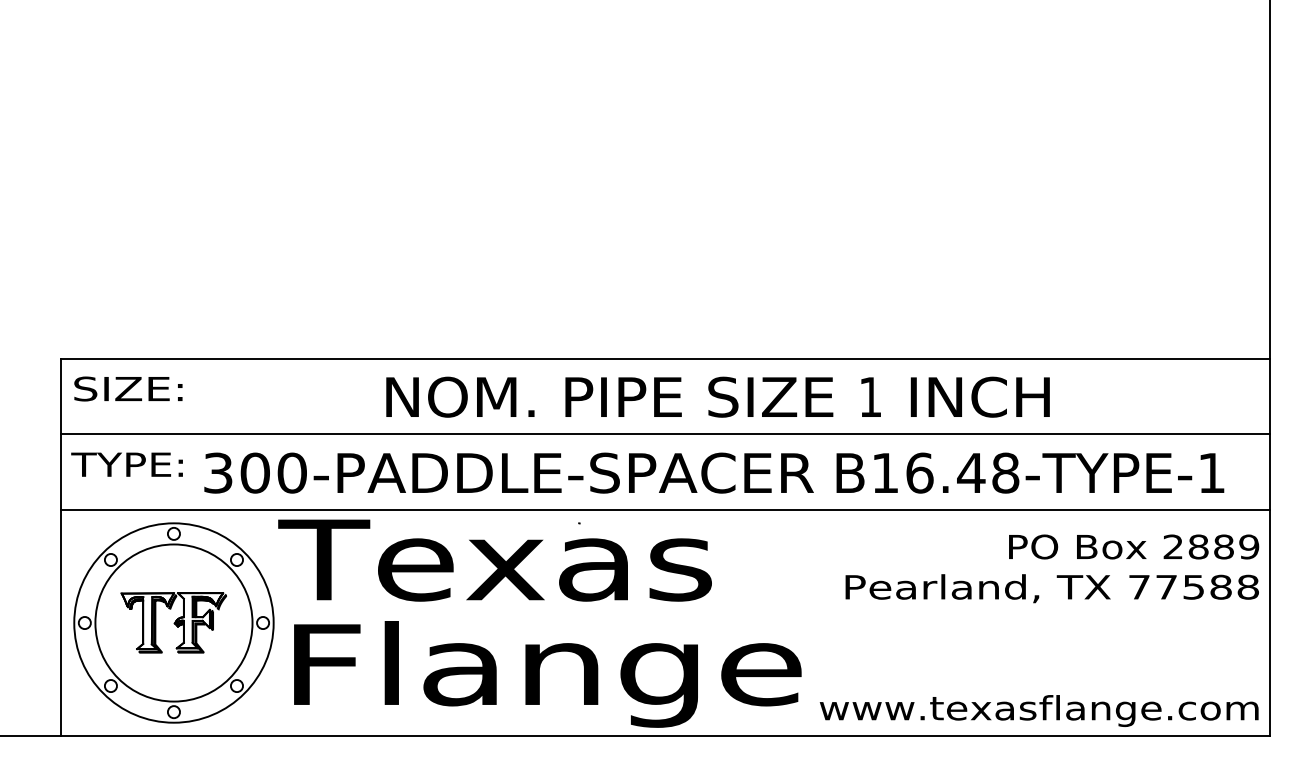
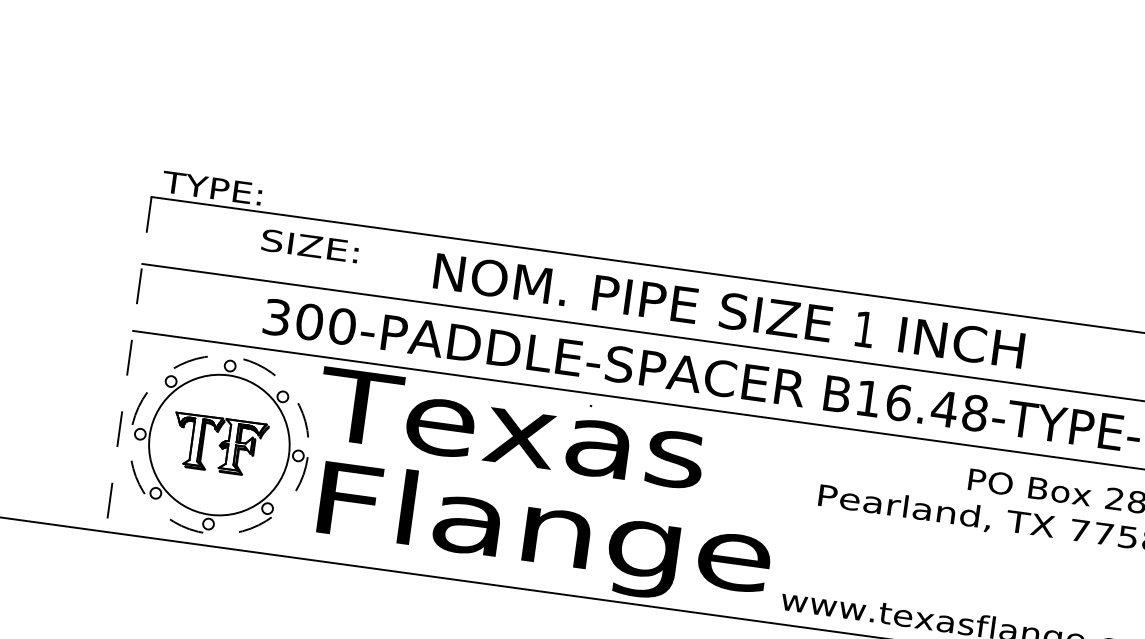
text: (128, 388) -> (310, 245), moved
text: (126, 464) -> (211, 187), moved
line: (61, 547) -> (128, 364), solid -> dashed
circle: (173, 622) -> (219, 444), solid -> dashed

